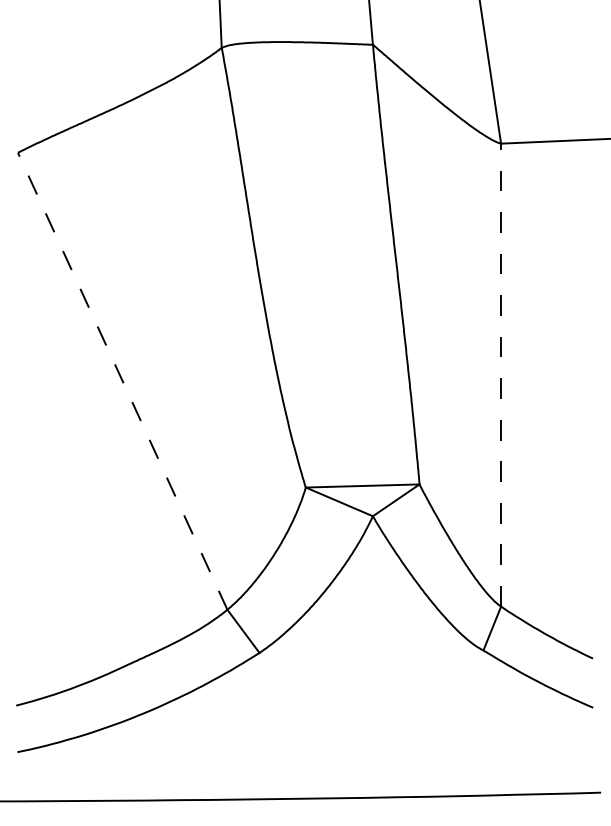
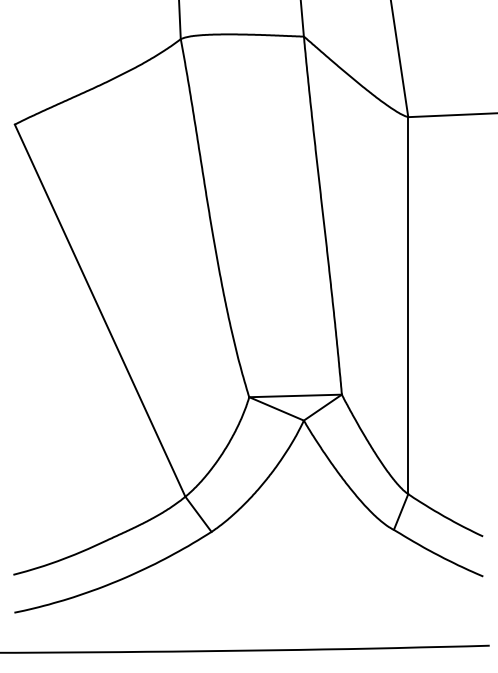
line: (501, 374) -> (408, 305), dashed -> solid
line: (123, 381) -> (100, 310), dashed -> solid

